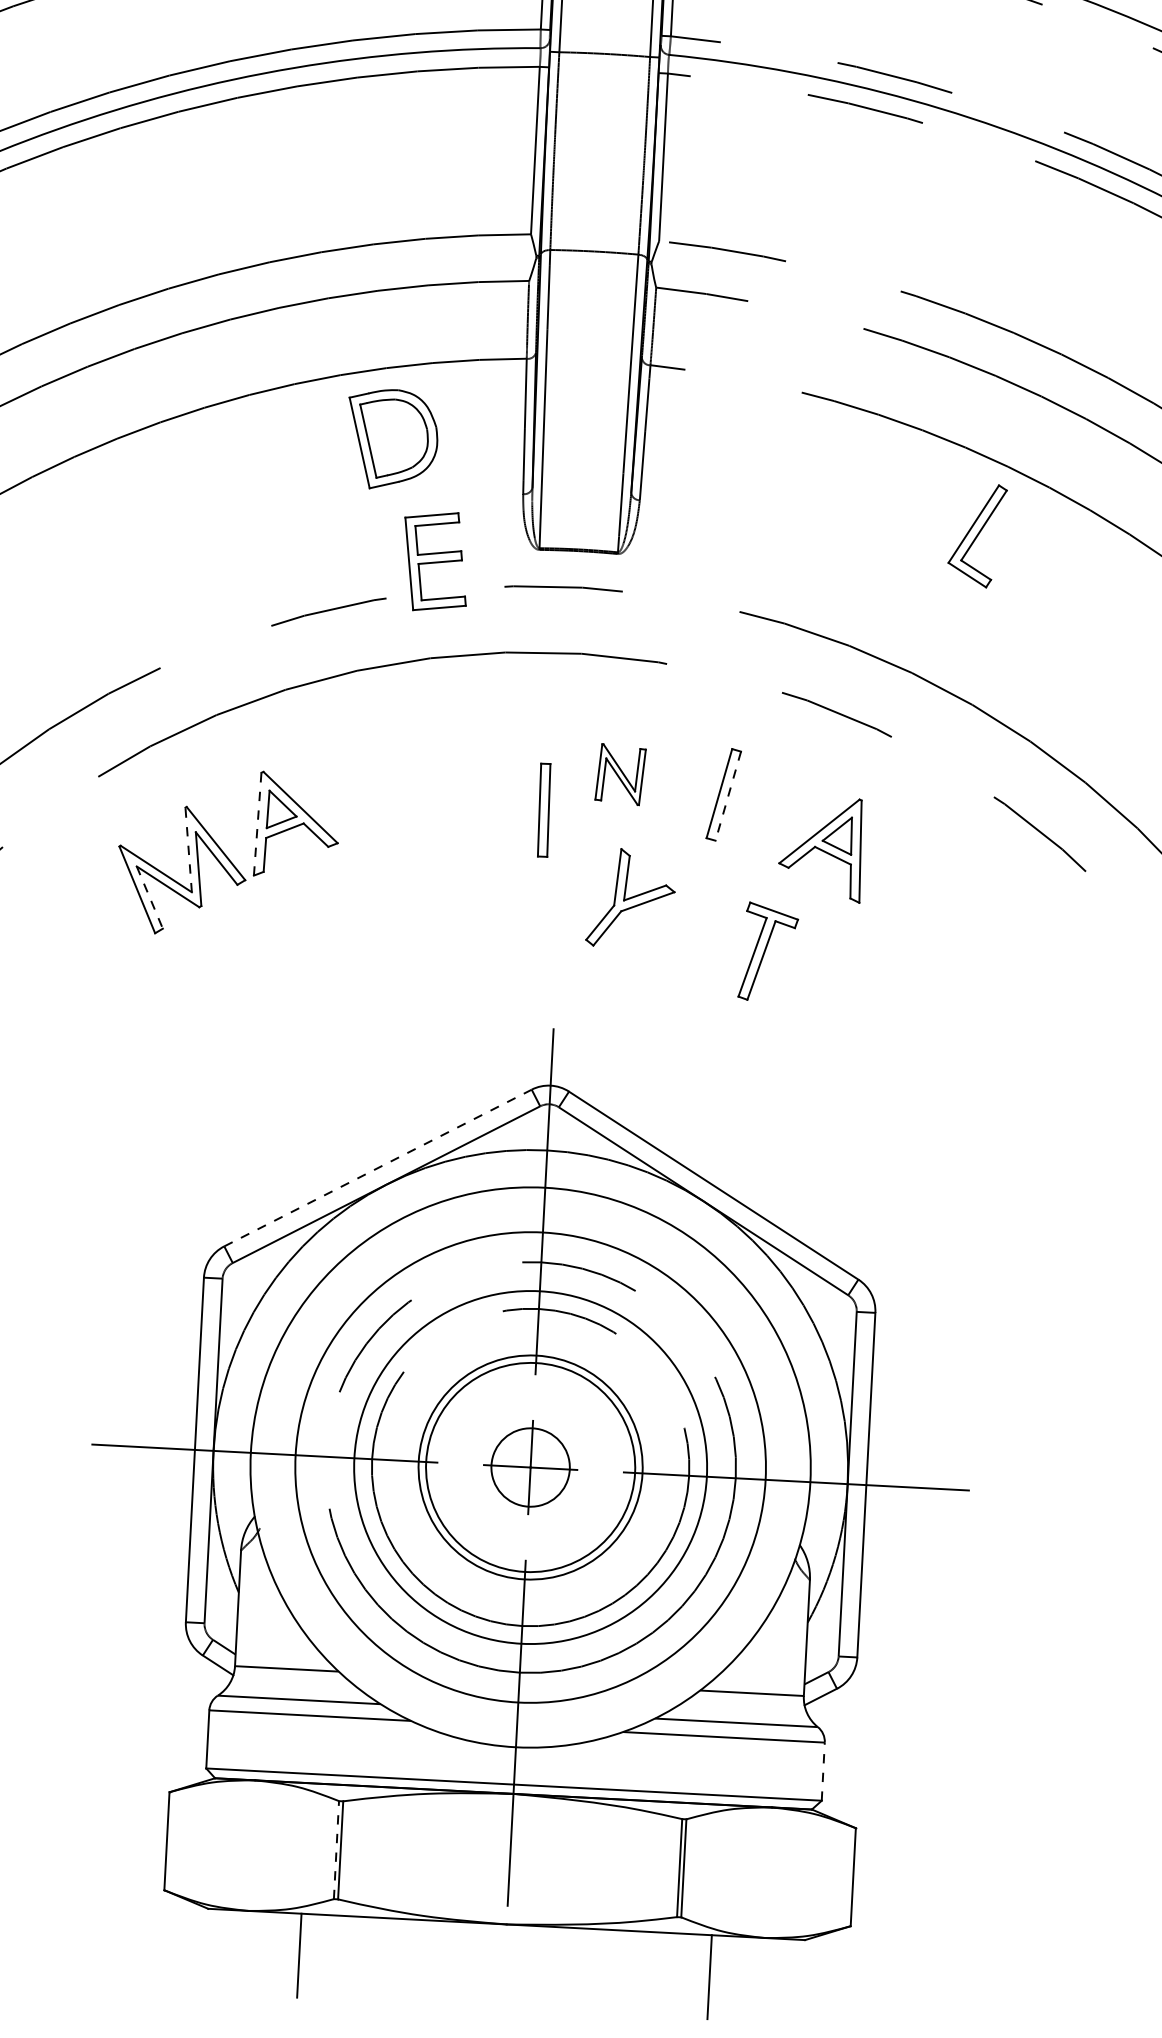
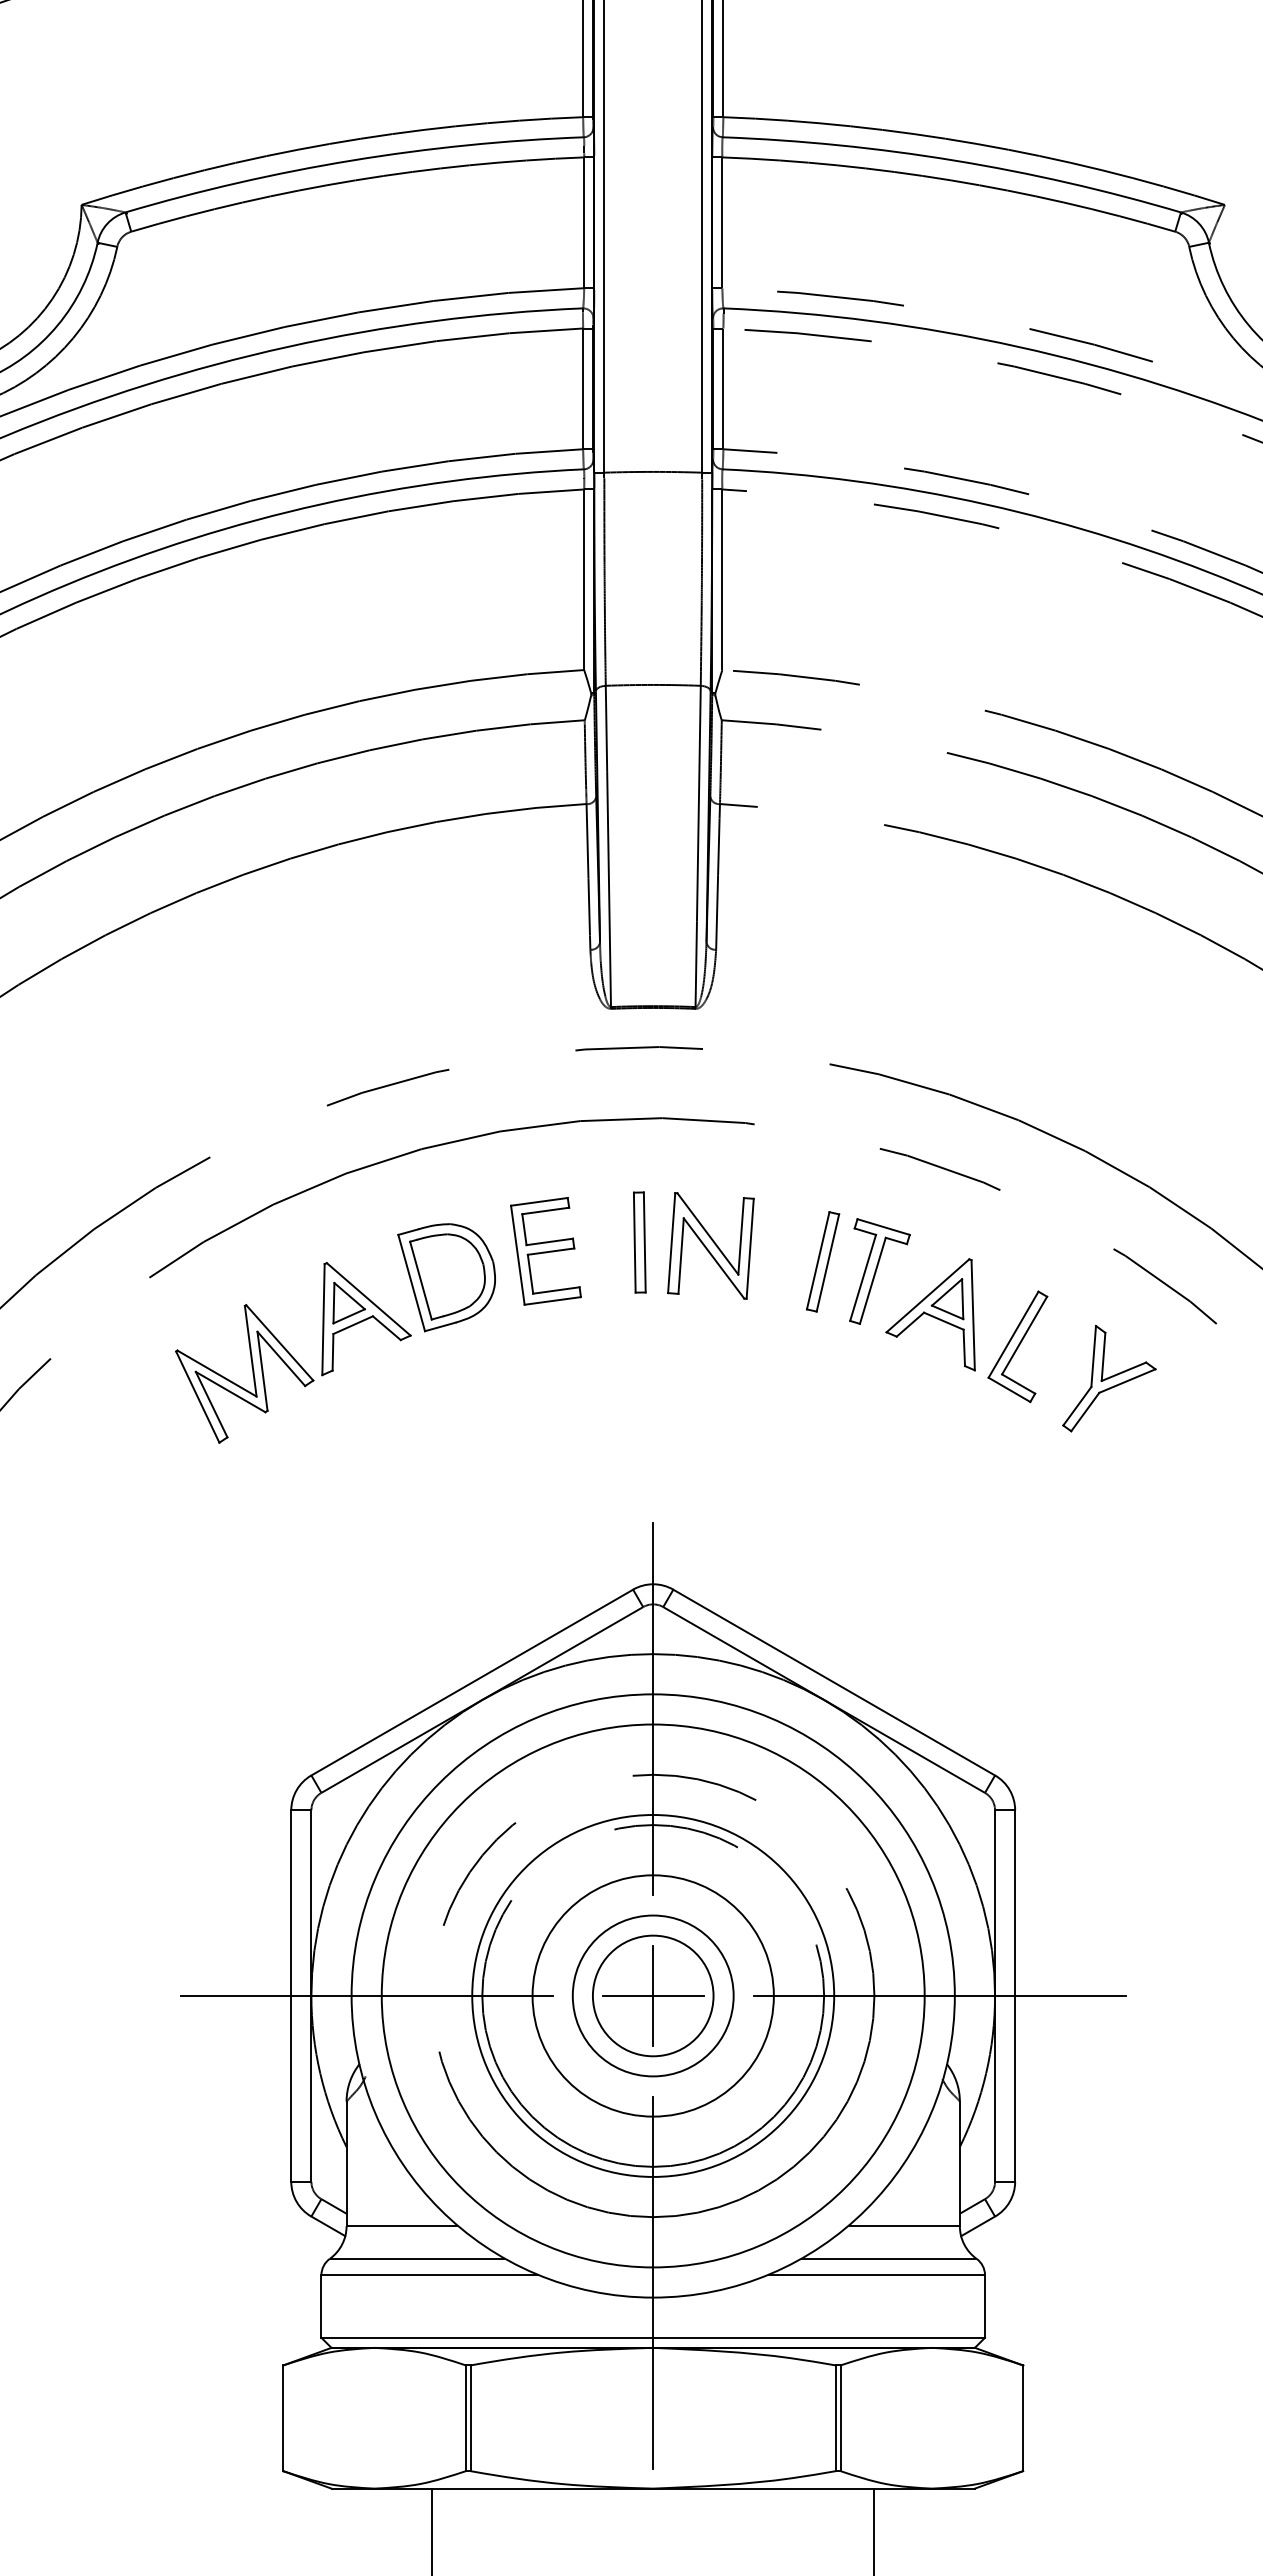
part: (392, 439) -> (446, 1277), moved
part: (976, 535) -> (1017, 1346), moved
part: (435, 561) -> (545, 1251), moved
part: (620, 774) -> (710, 1245), size x1.67
line: (727, 796) -> (827, 1263), dashed -> solid
part: (543, 810) -> (639, 1242), moved
line: (257, 824) -> (323, 1319), dashed -> solid
line: (188, 850) -> (250, 1351), dashed -> solid
line: (149, 898) -> (211, 1405), dashed -> solid
part: (631, 898) -> (1109, 1378), moved
part: (768, 952) -> (879, 1271), moved
line: (378, 1167) -> (472, 1682), dashed -> solid
circle: (529, 1467) -> (652, 1995), size x0.71
circle: (529, 1467) -> (652, 1995), size x1.43
circle: (529, 1467) -> (652, 1995), size x1.43
circle: (530, 1467) -> (653, 1995), size x0.71
line: (823, 1770) -> (985, 2305), dashed -> solid
line: (336, 1850) -> (466, 2418), dashed -> solid

